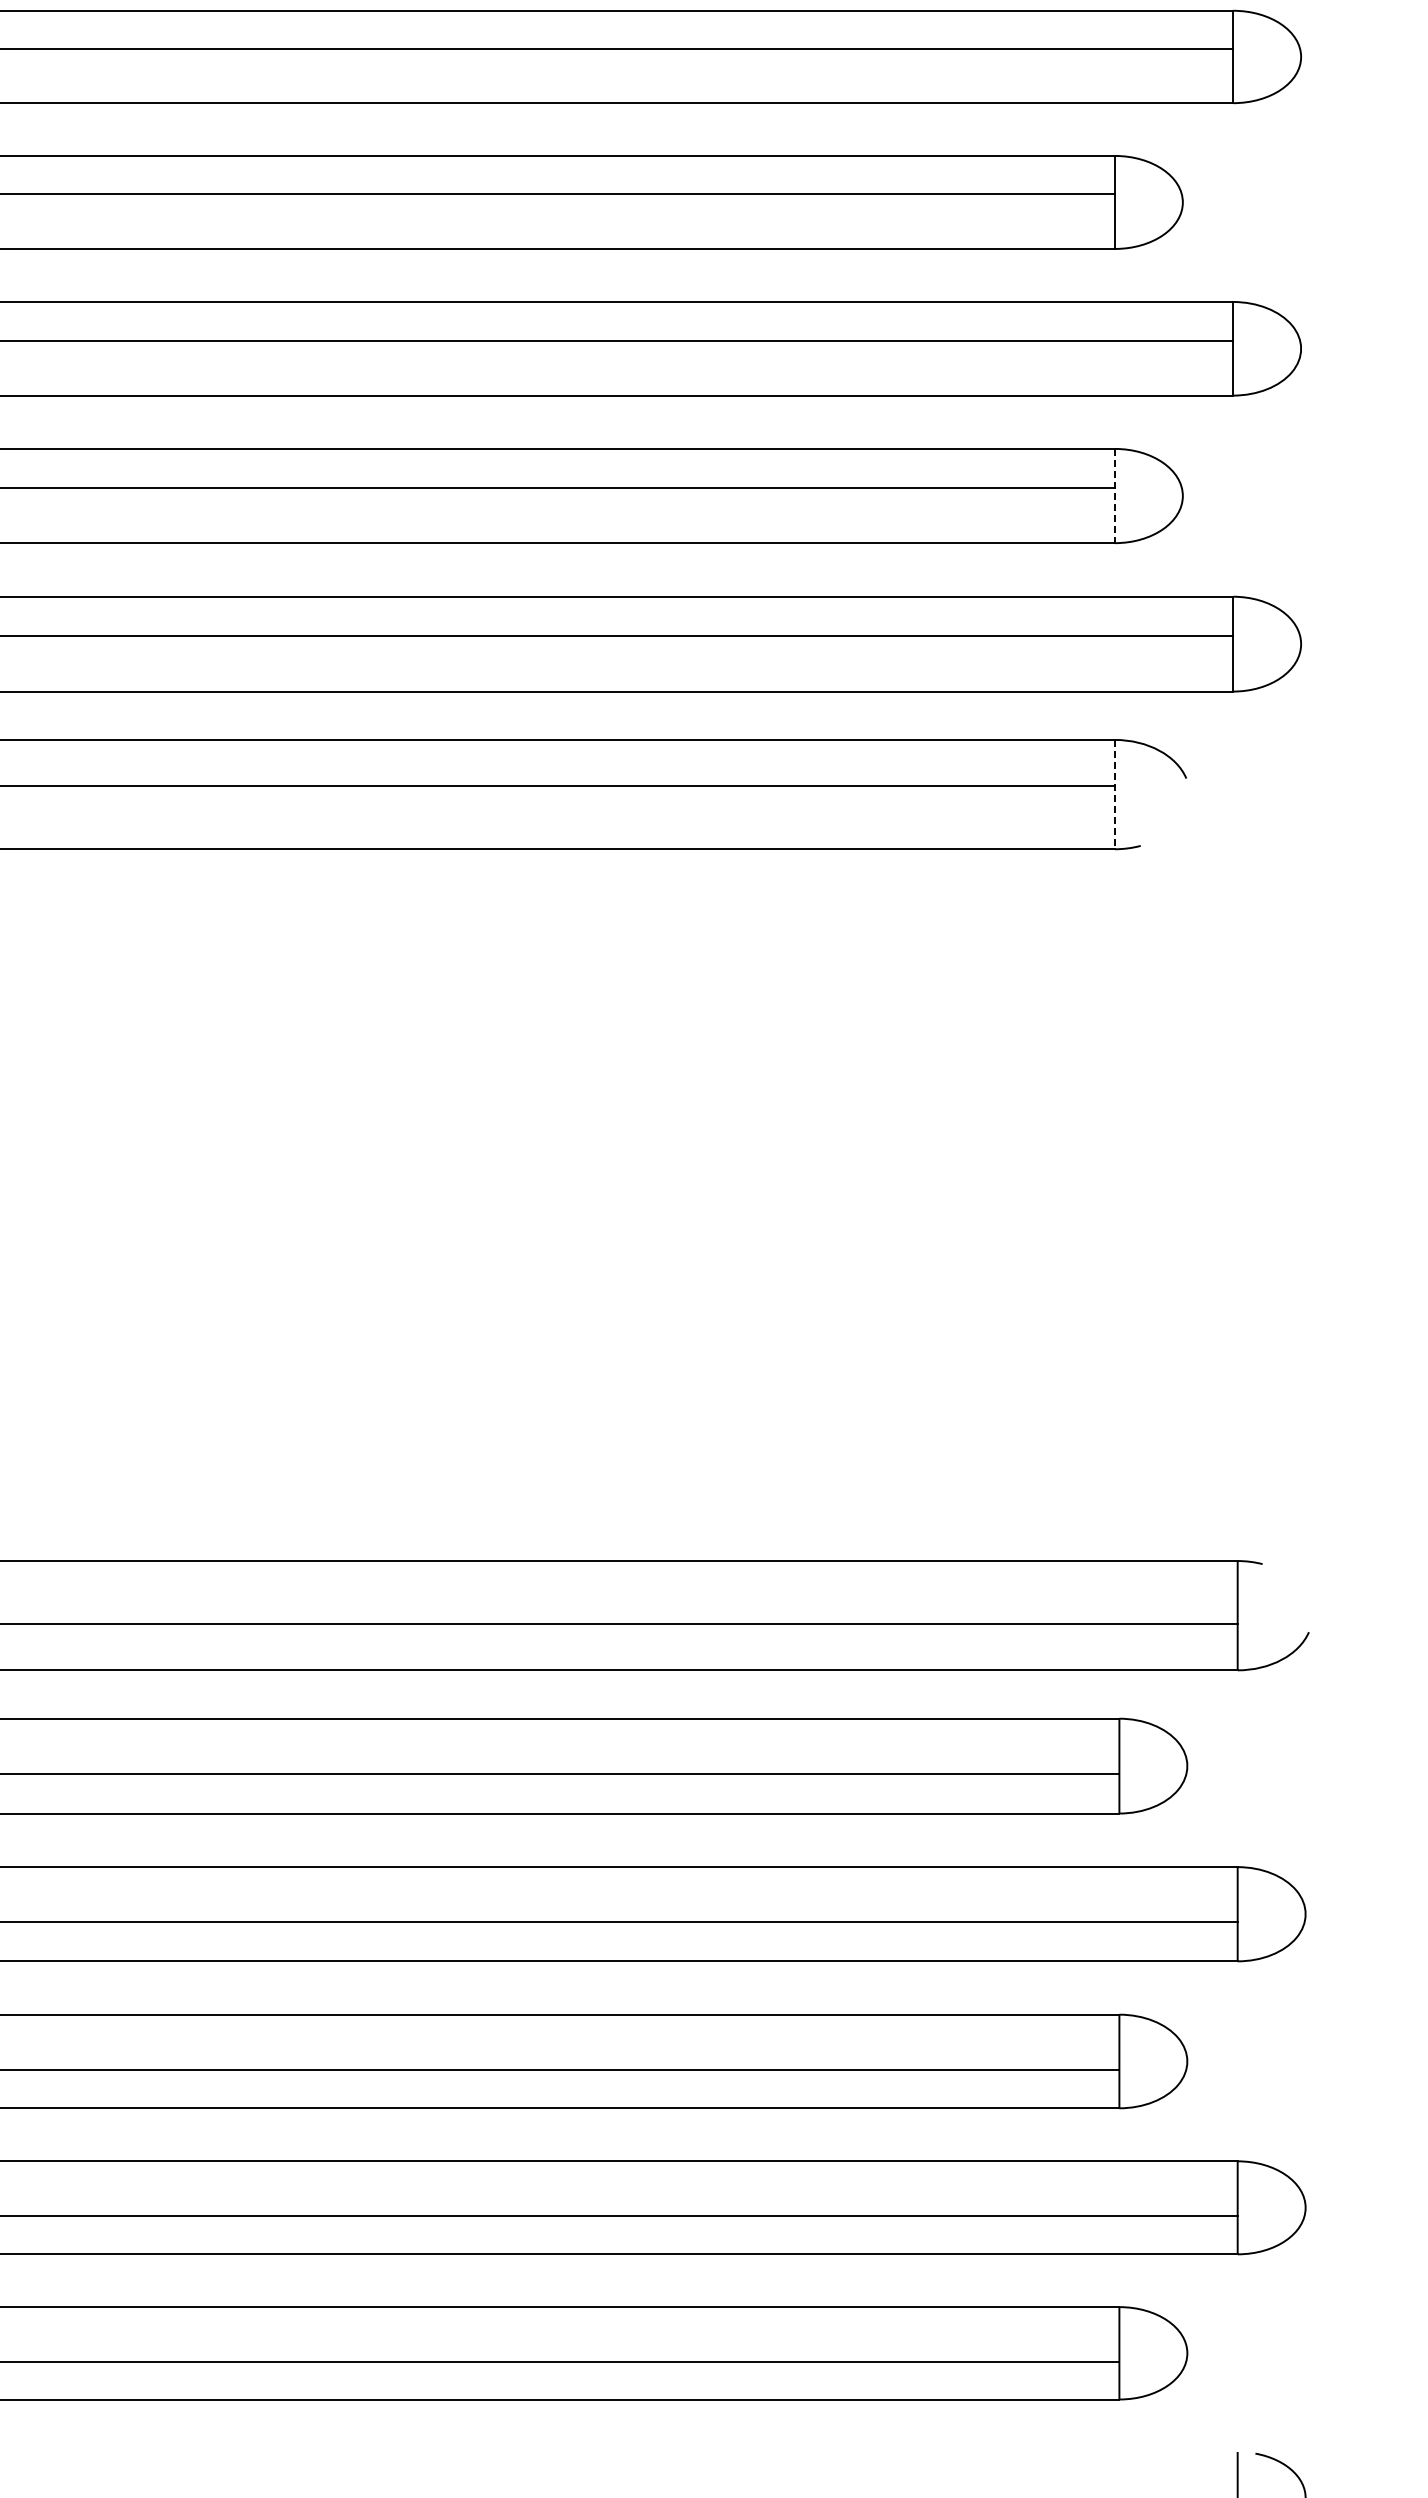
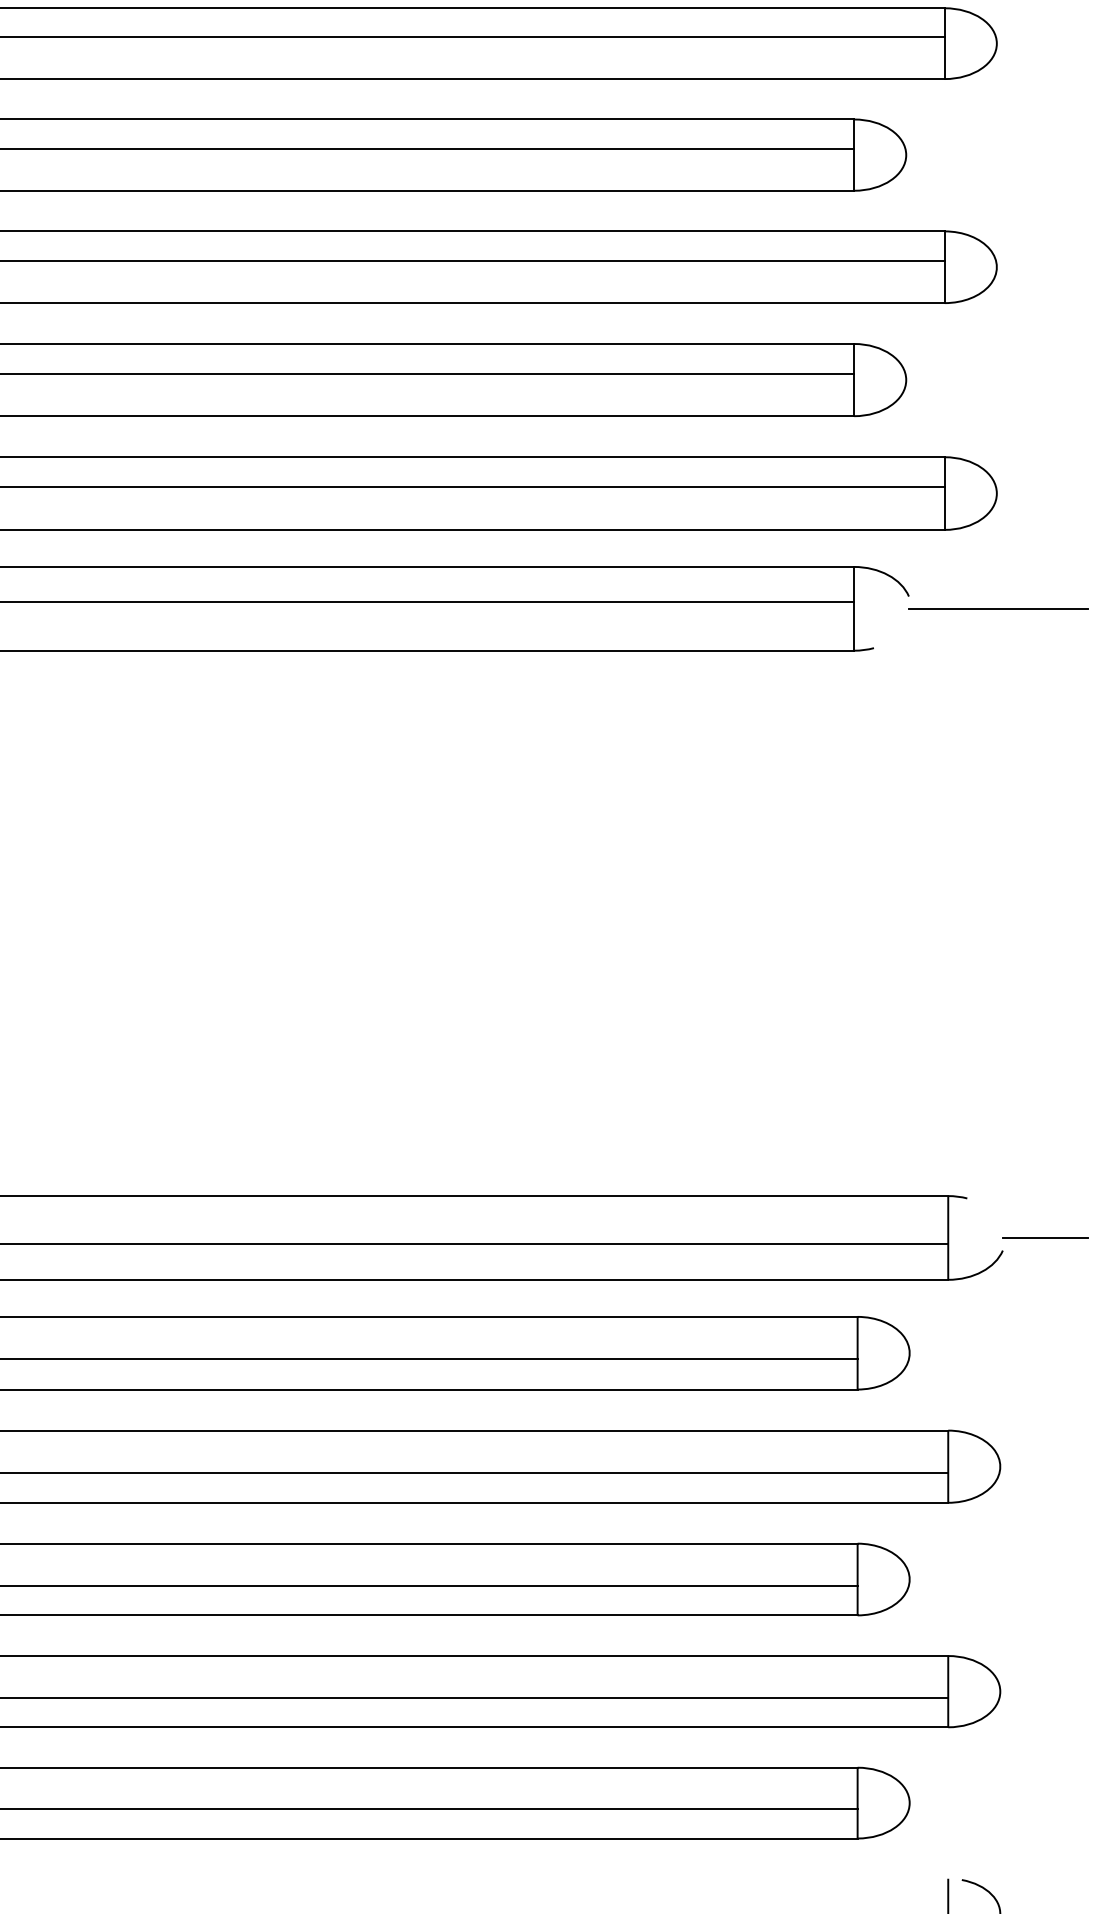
line: (1114, 496) -> (853, 380), dashed -> solid
line: (1114, 794) -> (853, 608), dashed -> solid
line: (1303, 794) -> (998, 608), added
line: (1364, 1615) -> (1045, 1237), added

